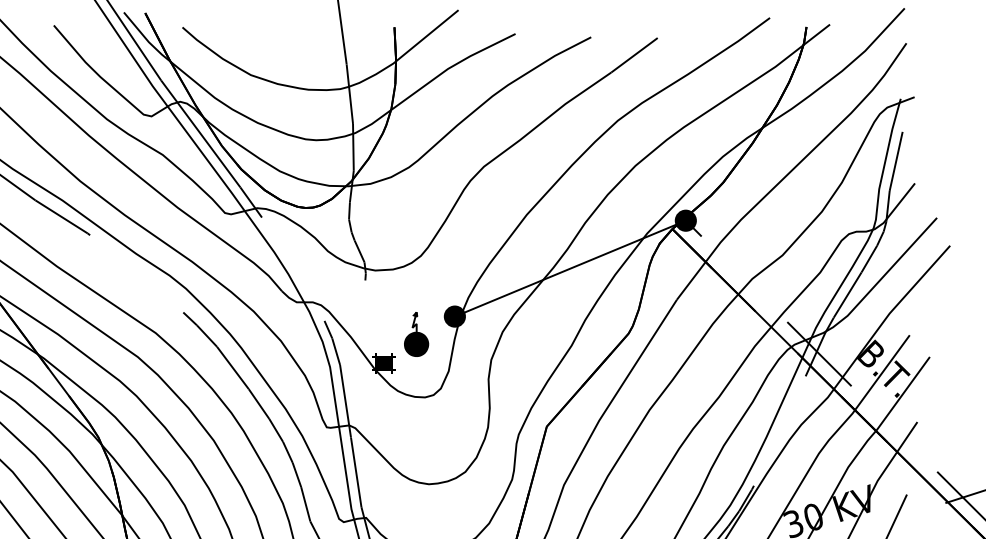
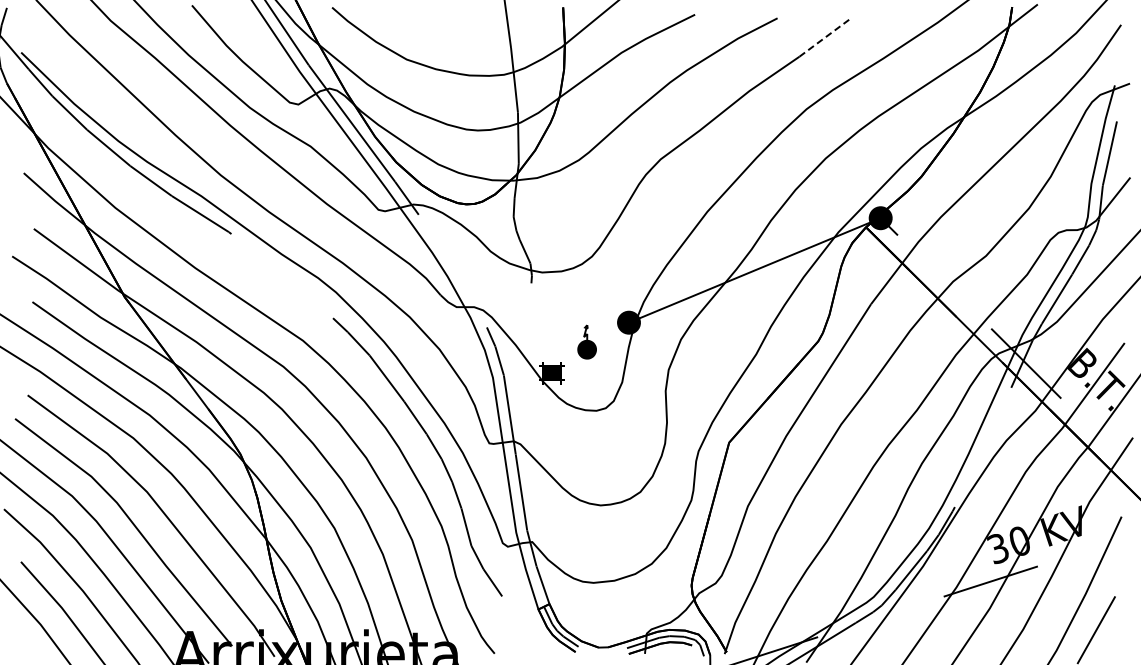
line: (634, 54) -> (824, 37), solid -> dashed
part: (415, 333) -> (586, 341), size x0.7

